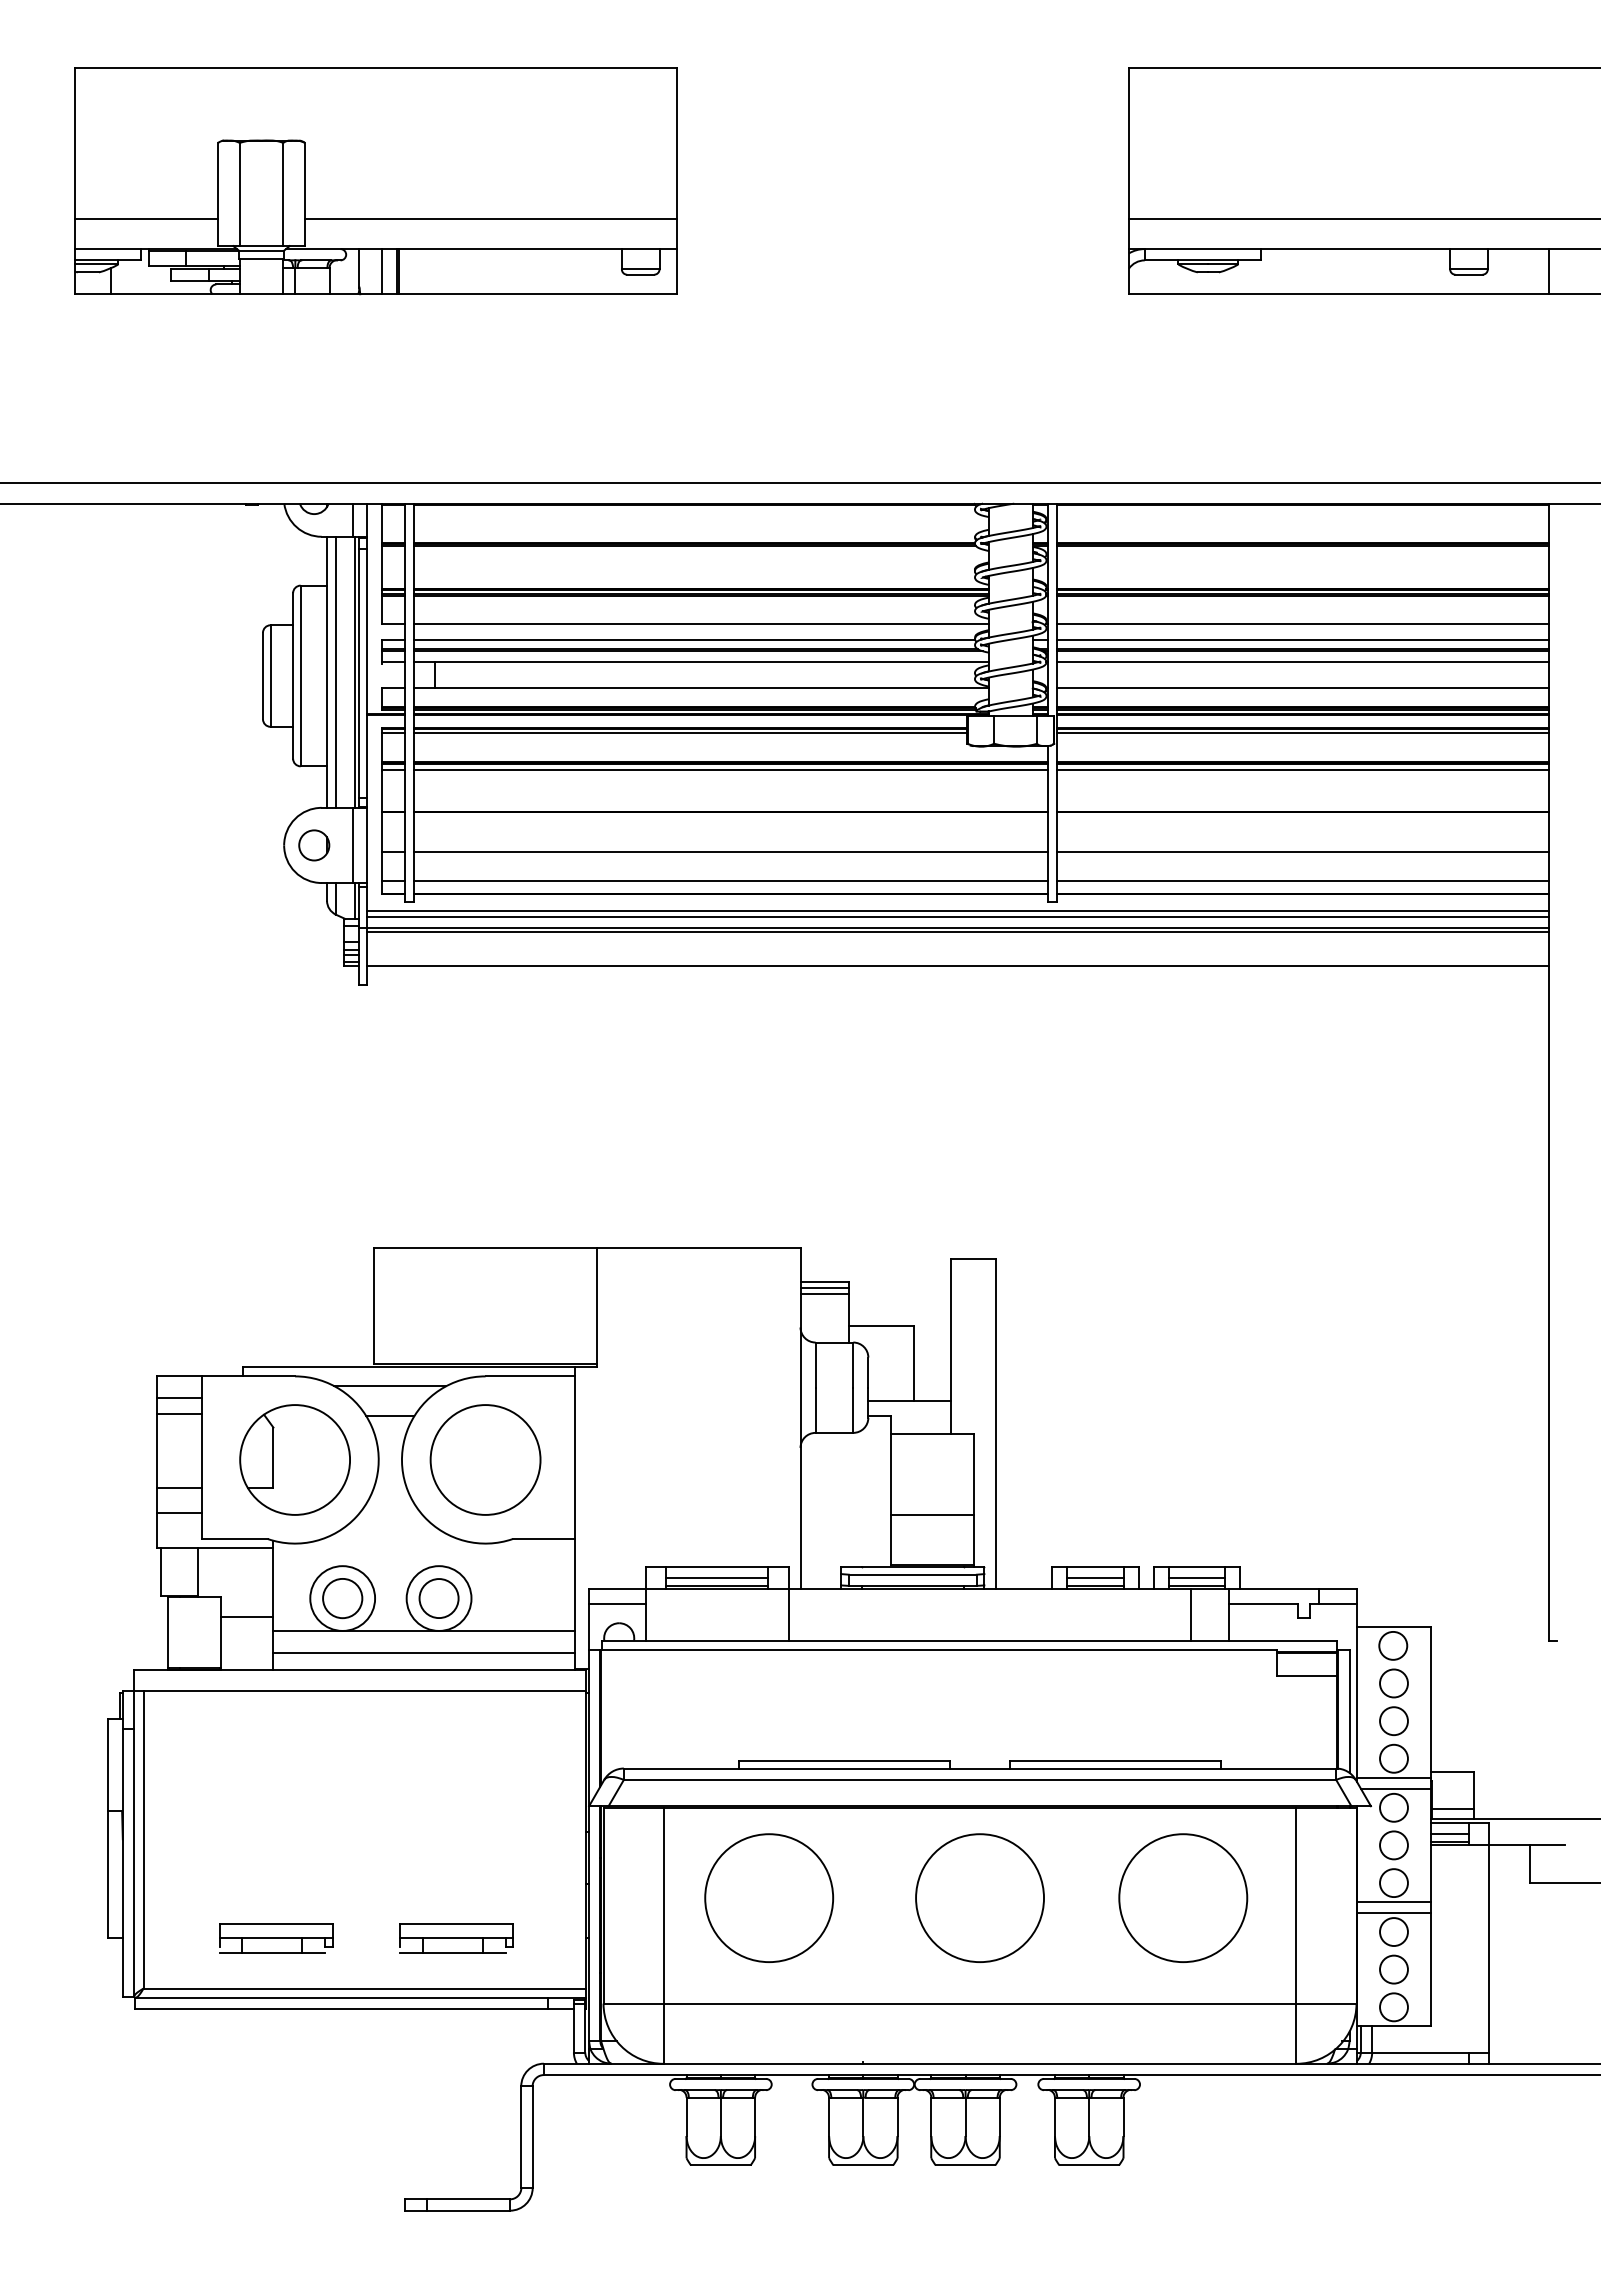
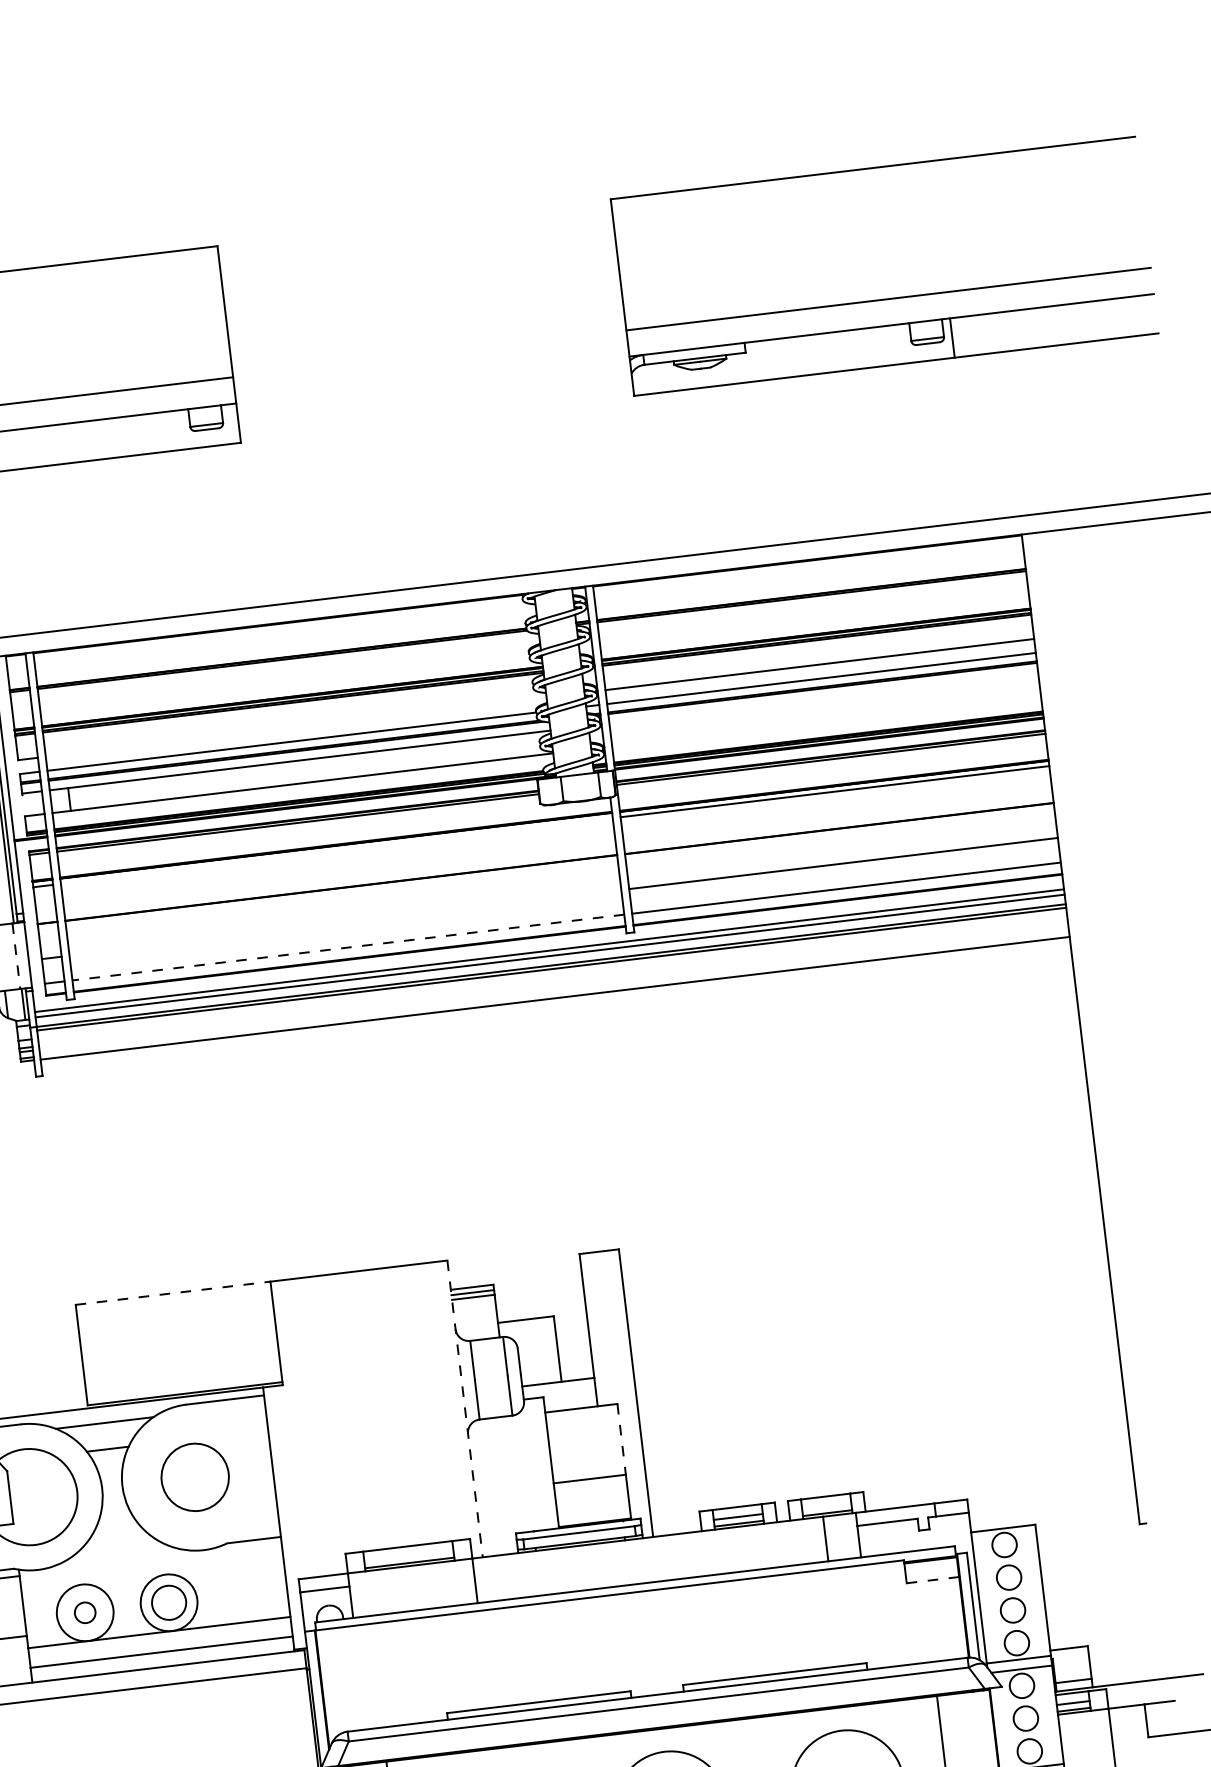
line: (1549, 271) -> (952, 337), moved
line: (700, 623) -> (295, 726), removed
line: (1302, 662) -> (823, 698), removed
line: (1302, 688) -> (826, 721), removed
line: (730, 769) -> (336, 850), removed
line: (353, 845) -> (16, 956), solid -> dashed
line: (730, 852) -> (345, 923), removed
line: (730, 880) -> (348, 947), solid -> dashed
line: (485, 1248) -> (173, 1293), solid -> dashed
line: (800, 1419) -> (465, 1409), solid -> dashed
circle: (485, 1459) -> (195, 1476), size x0.7
line: (973, 1474) -> (621, 1439), solid -> dashed
line: (716, 1578) -> (408, 1556), removed
line: (1196, 1578) -> (826, 1506), removed
circle: (342, 1598) -> (85, 1612), size x0.6
line: (1306, 1676) -> (932, 1580), solid -> dashed

